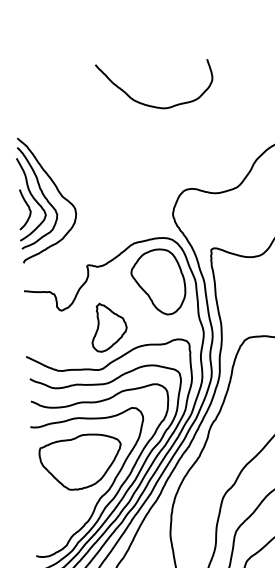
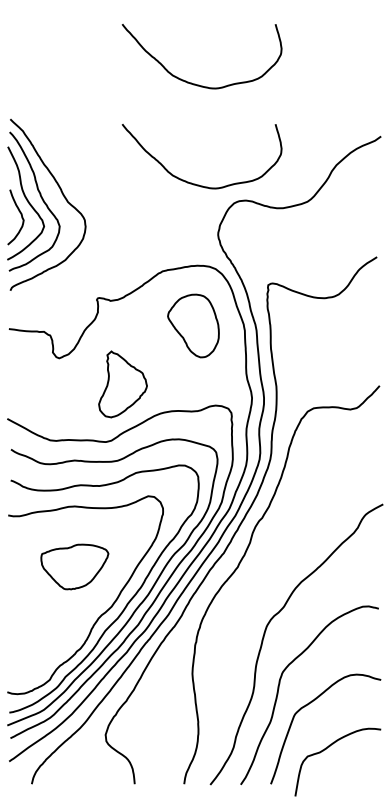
curve: (154, 178) -> (195, 183), added
part: (158, 281) -> (193, 325), size x0.7
part: (80, 461) -> (74, 566), size x0.6

